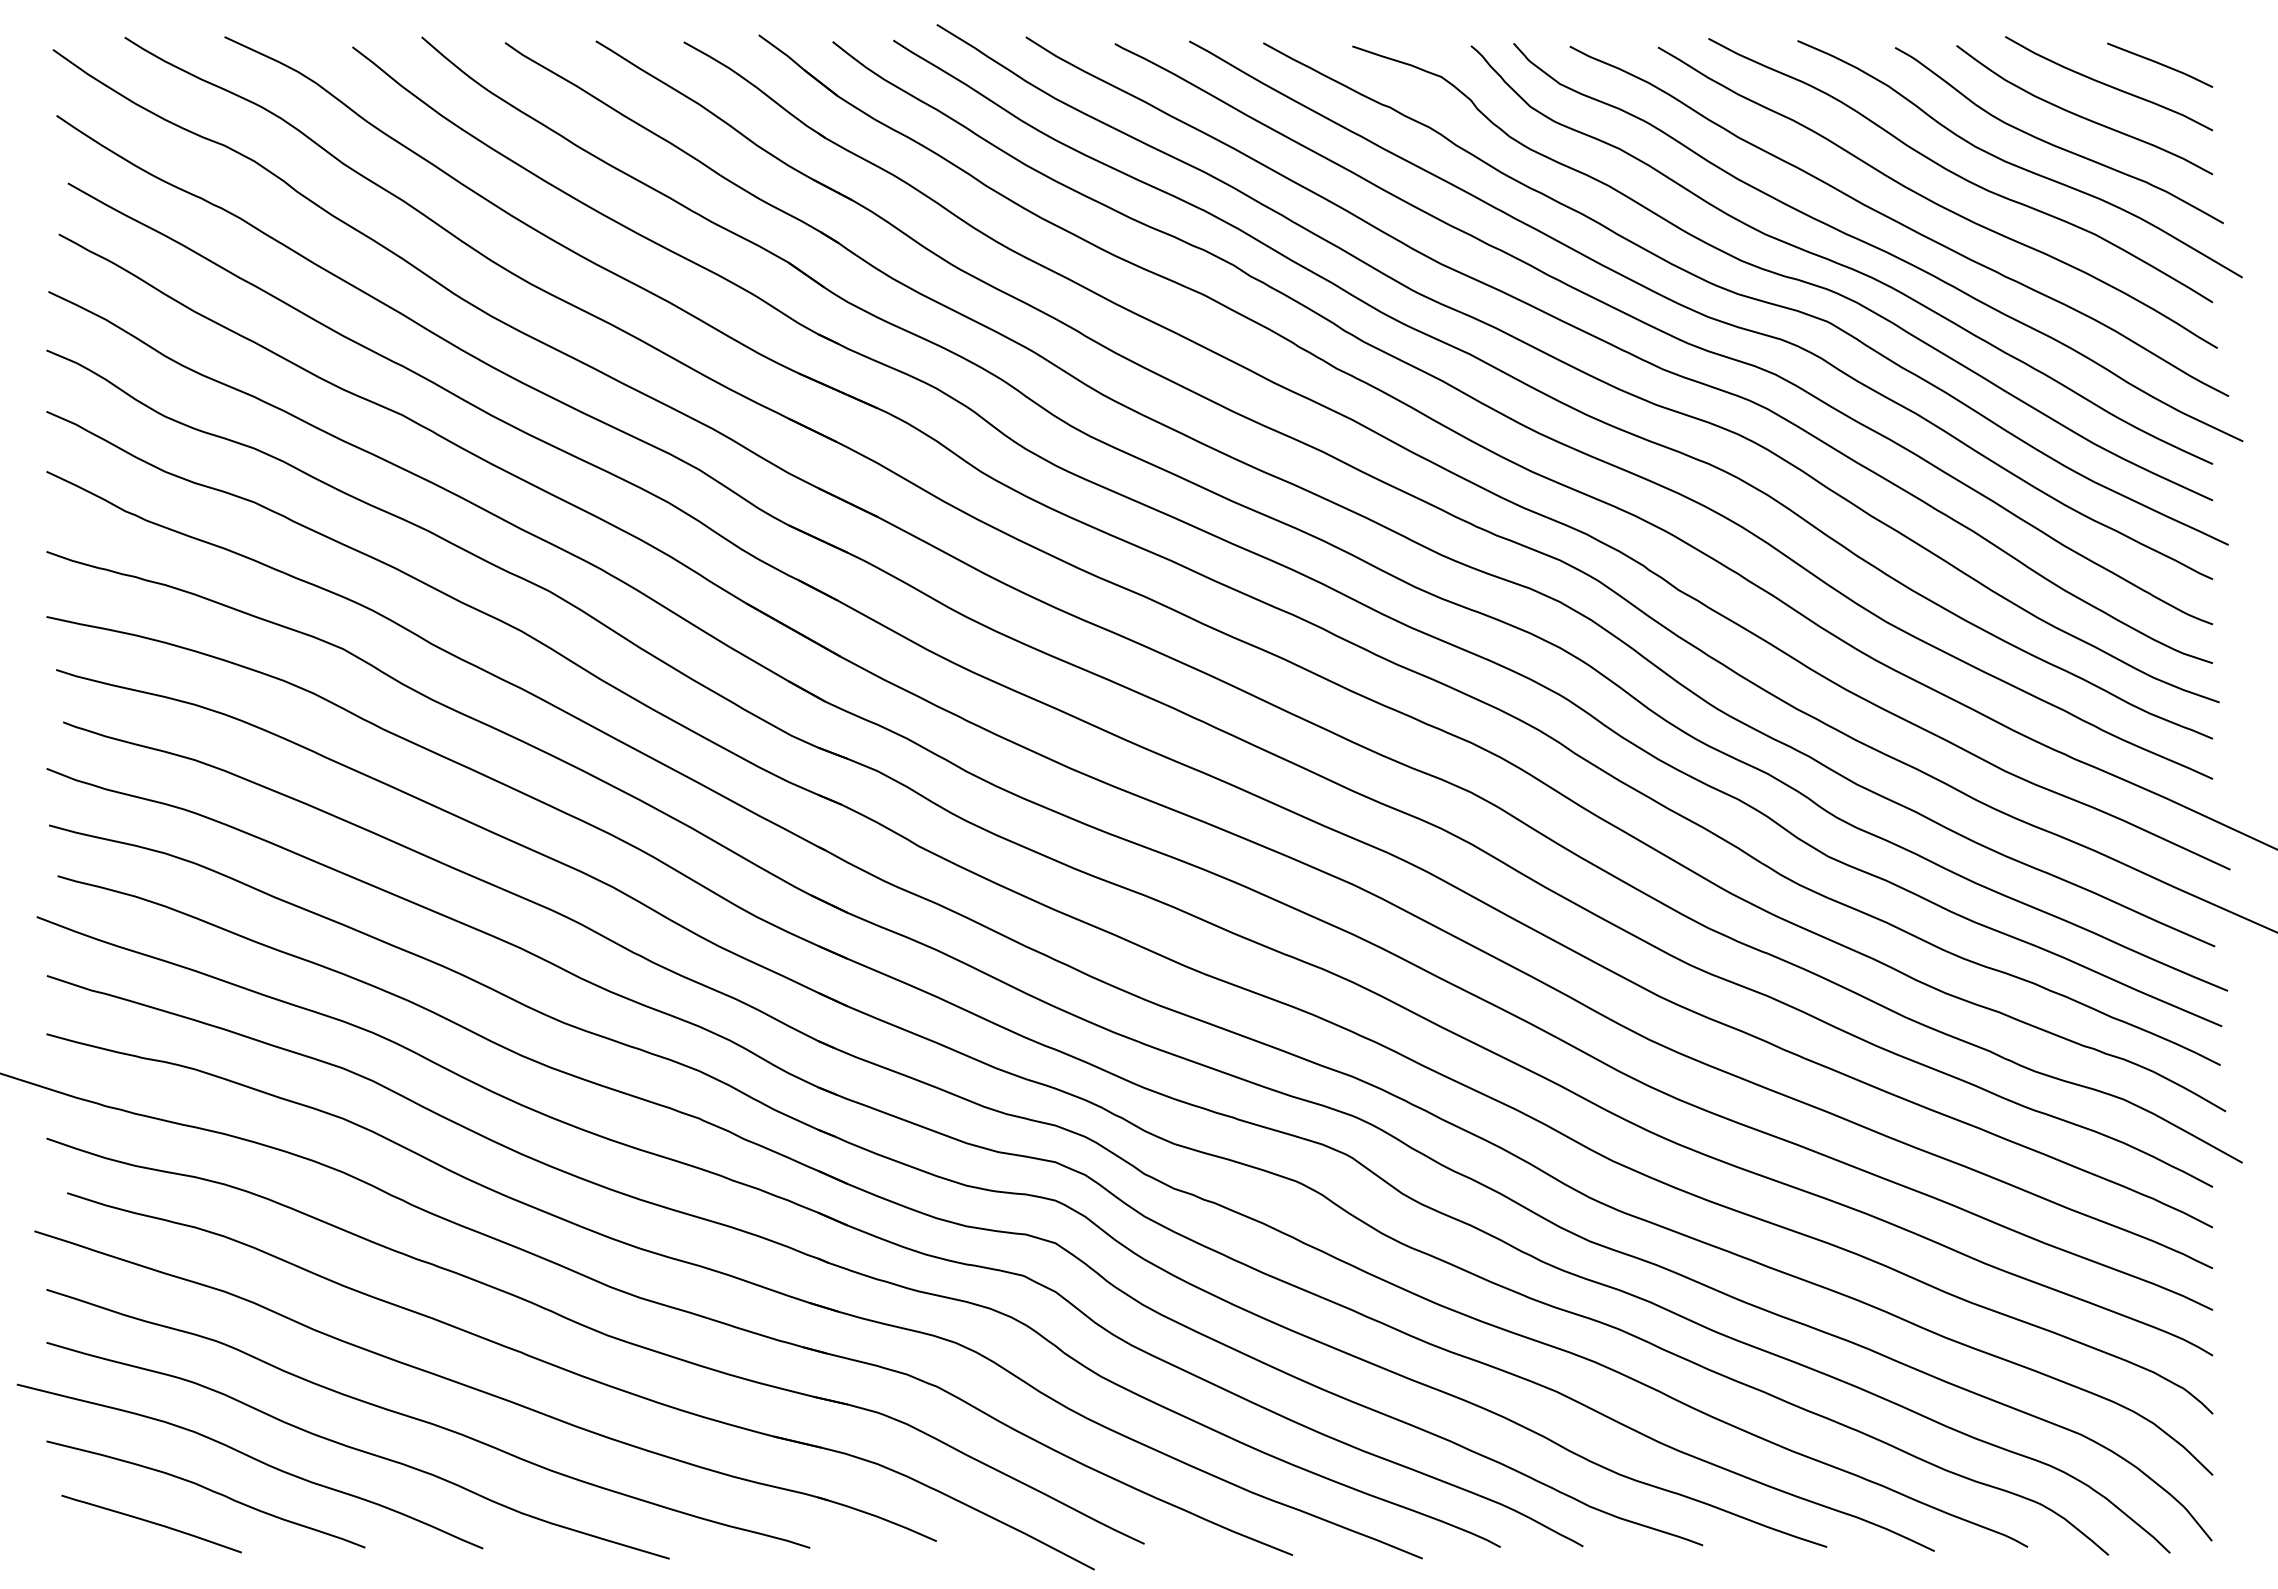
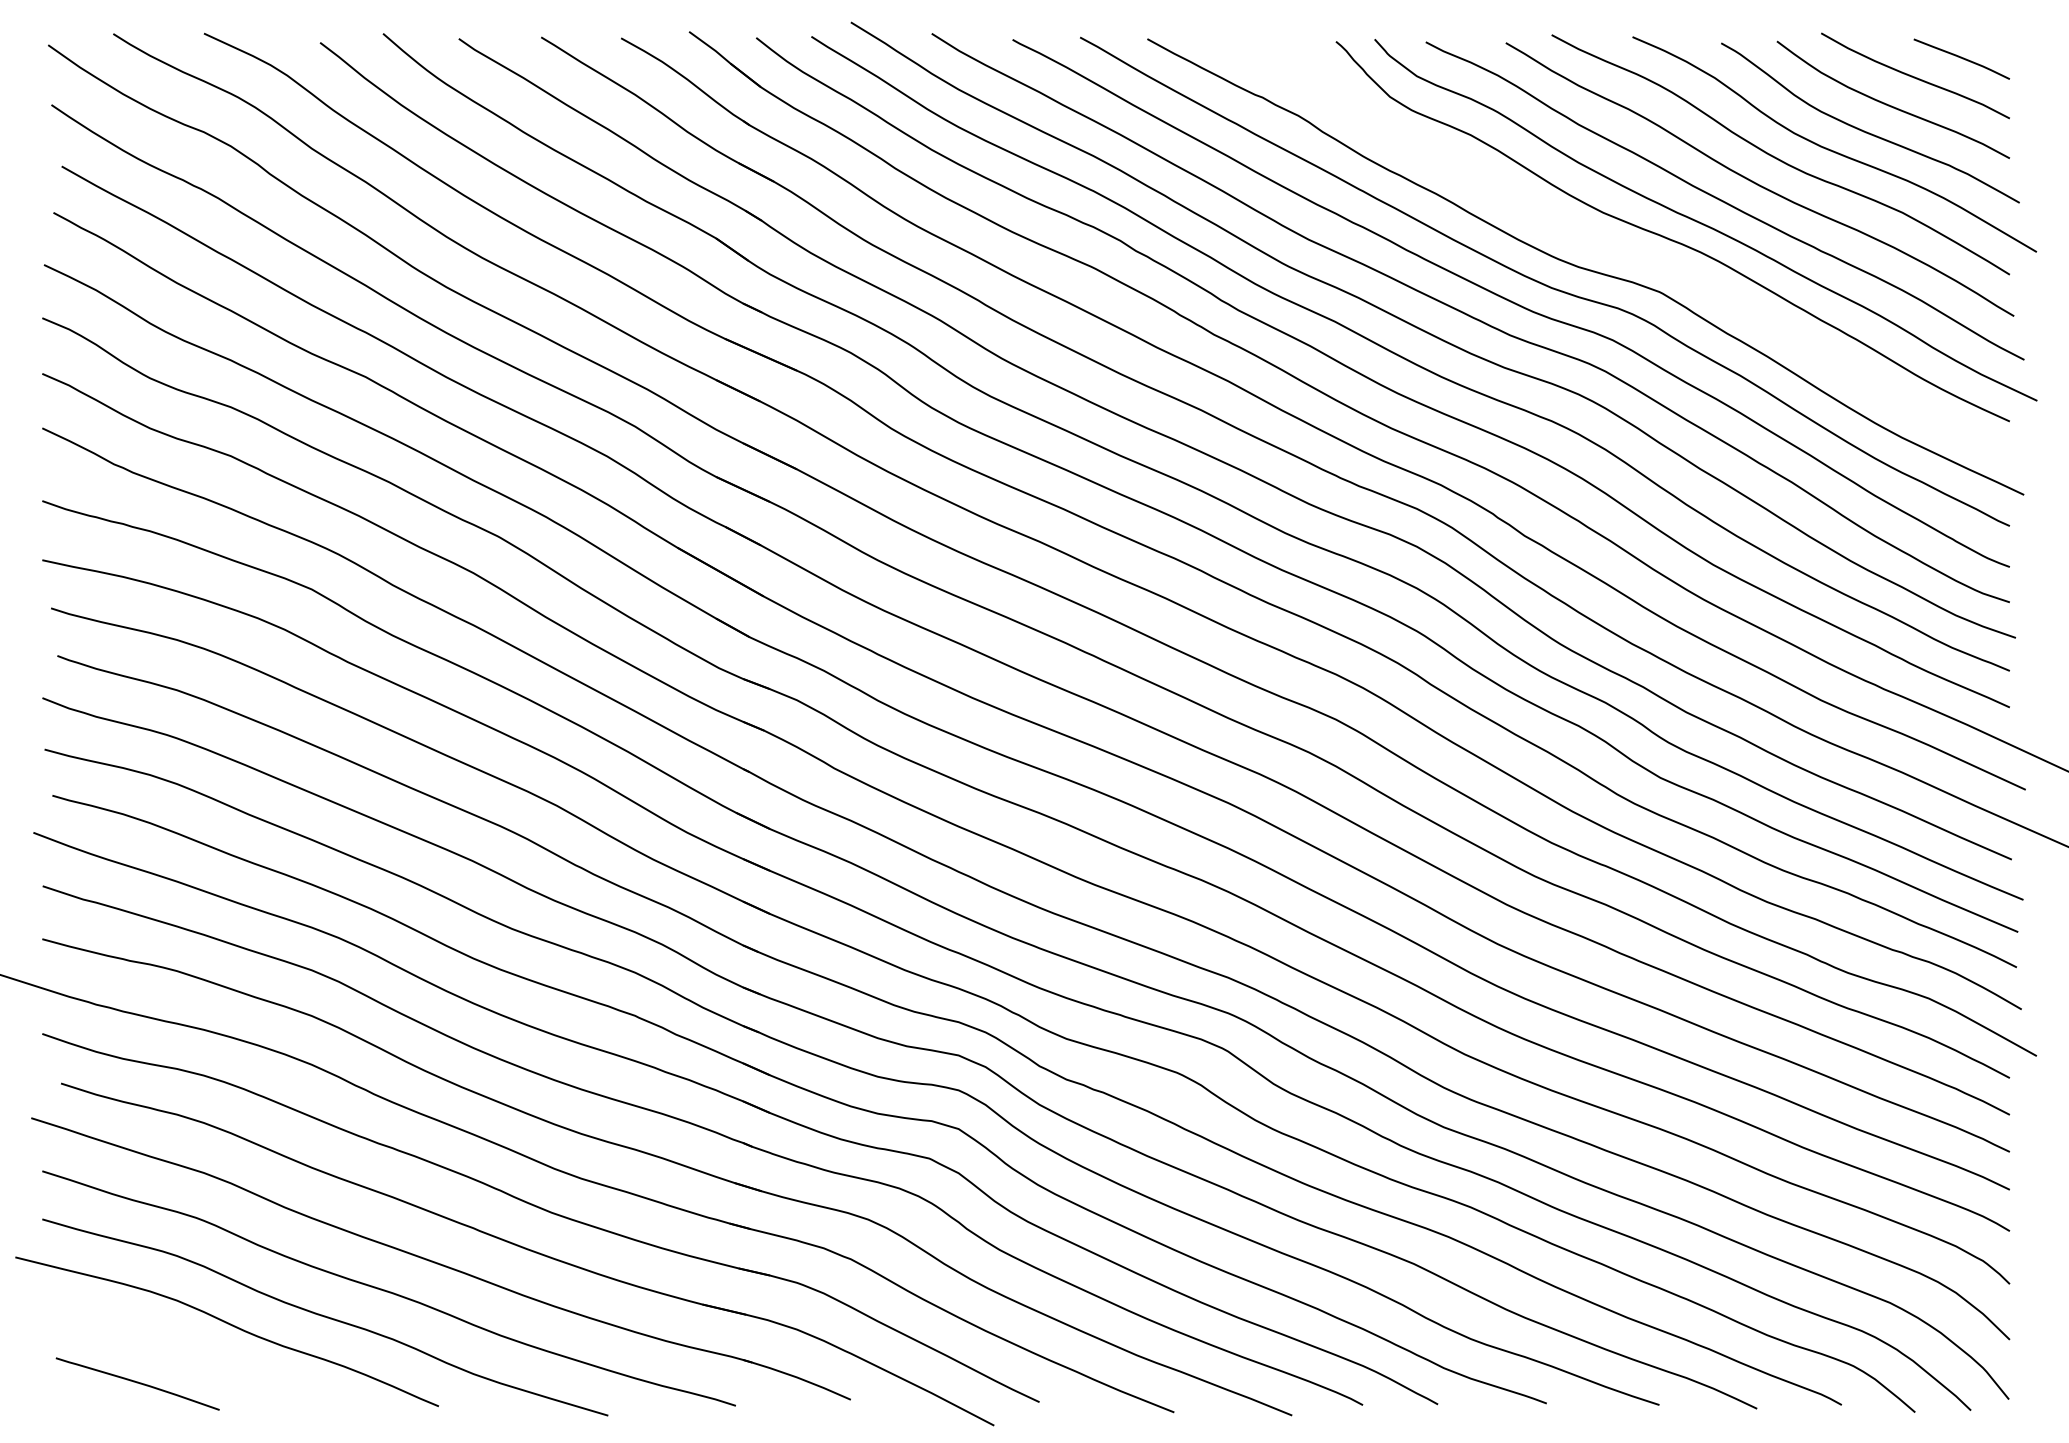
curve: (1782, 274) -> (1618, 249), removed
curve: (208, 1490) -> (189, 1353), removed

